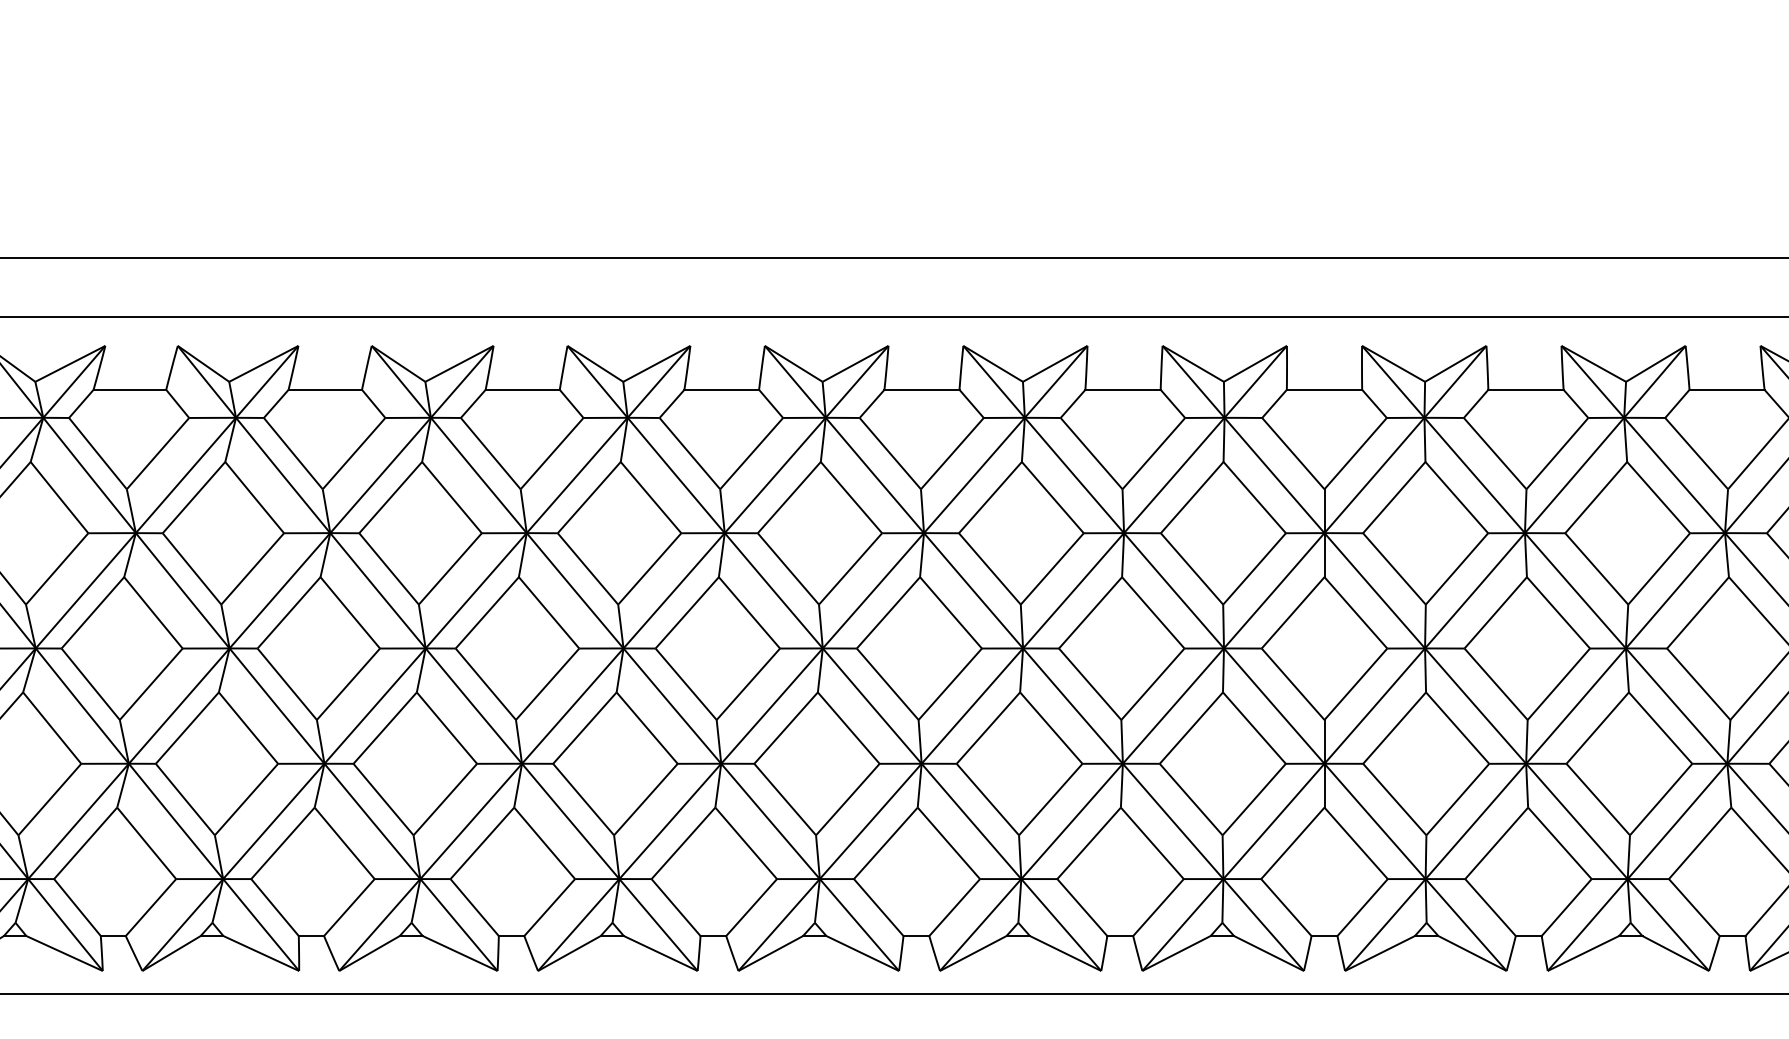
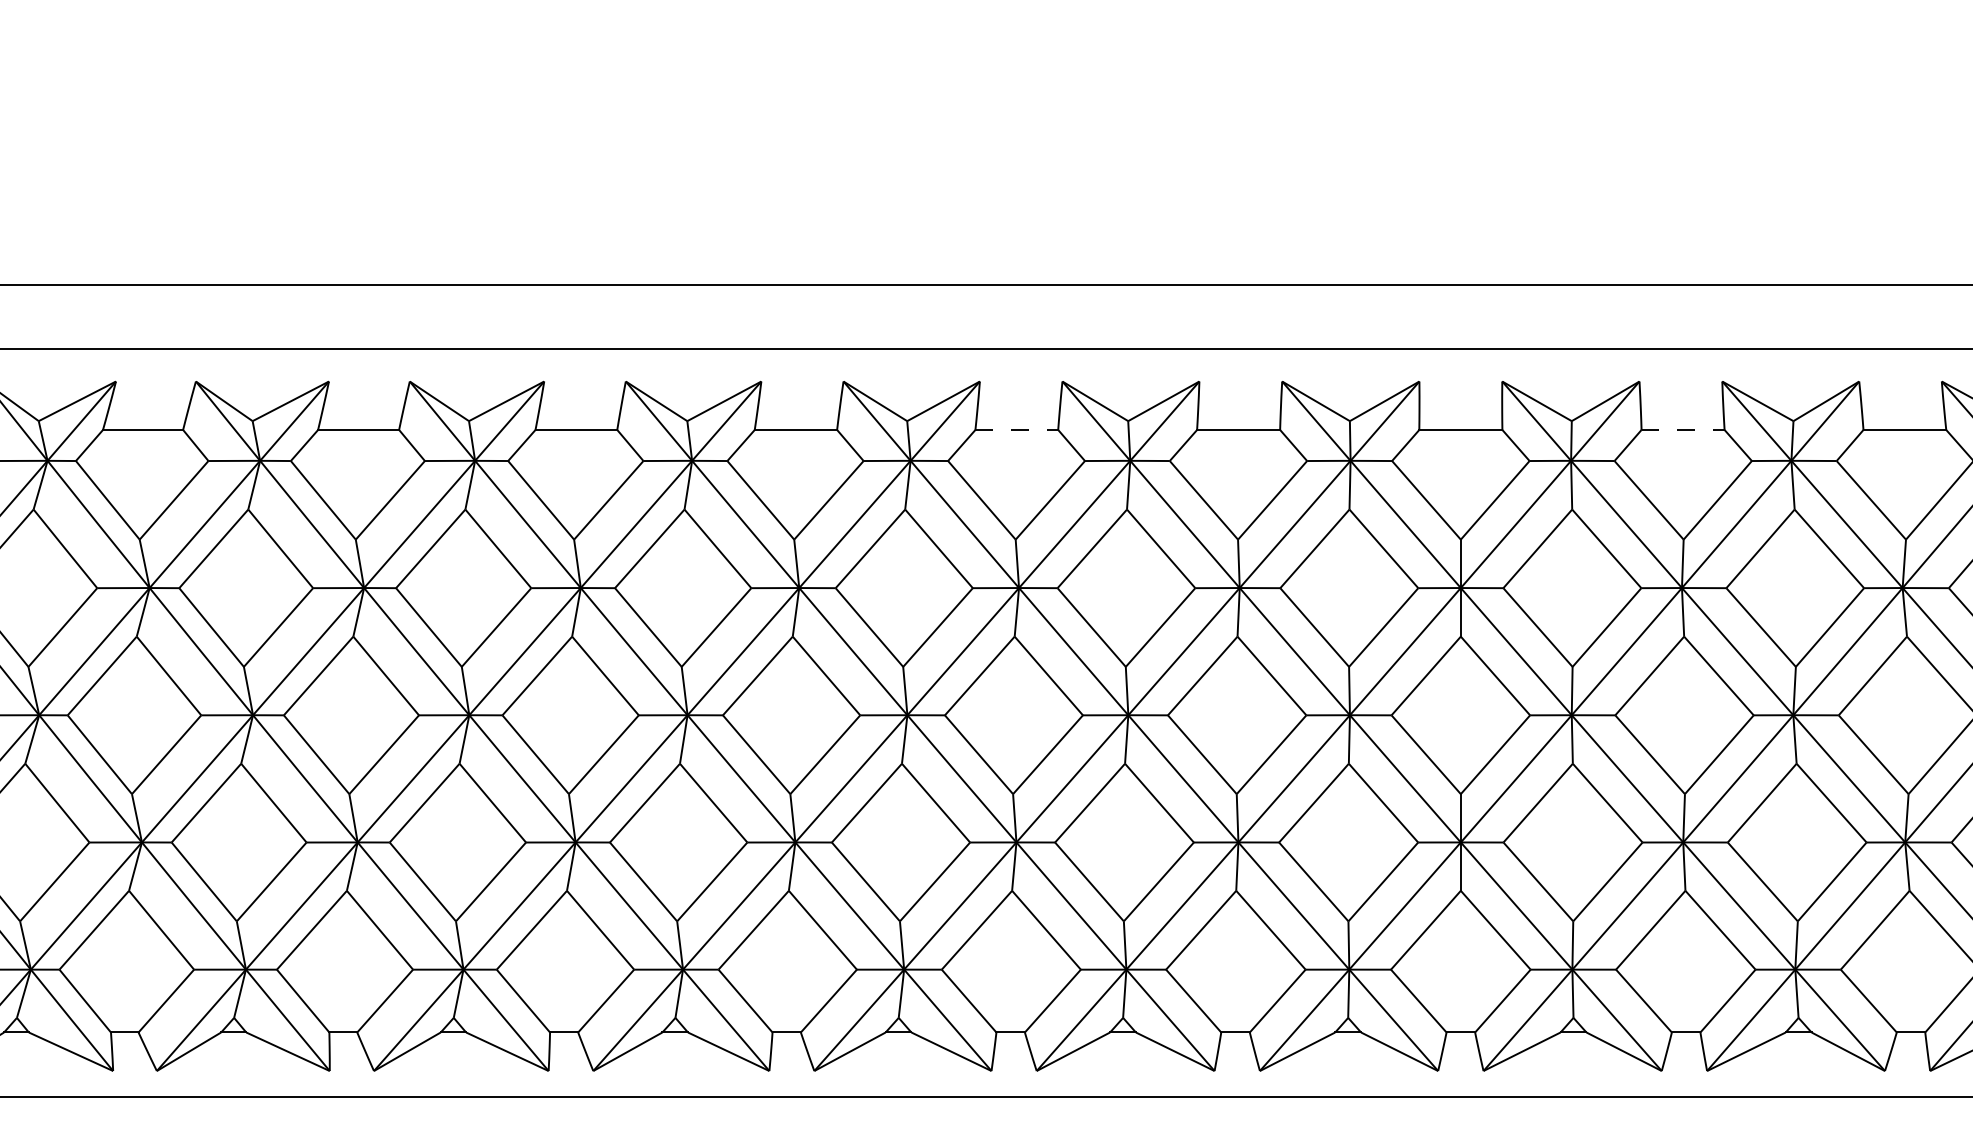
line: (922, 389) -> (1017, 429), solid -> dashed
line: (1525, 389) -> (1682, 429), solid -> dashed

